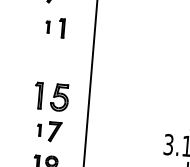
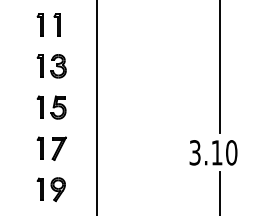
part: (47, 26) -> (39, 24), size x1.67
part: (54, 62) -> (51, 66), added
part: (51, 96) -> (51, 107), size x0.71
part: (38, 129) -> (39, 147), size x1.67

